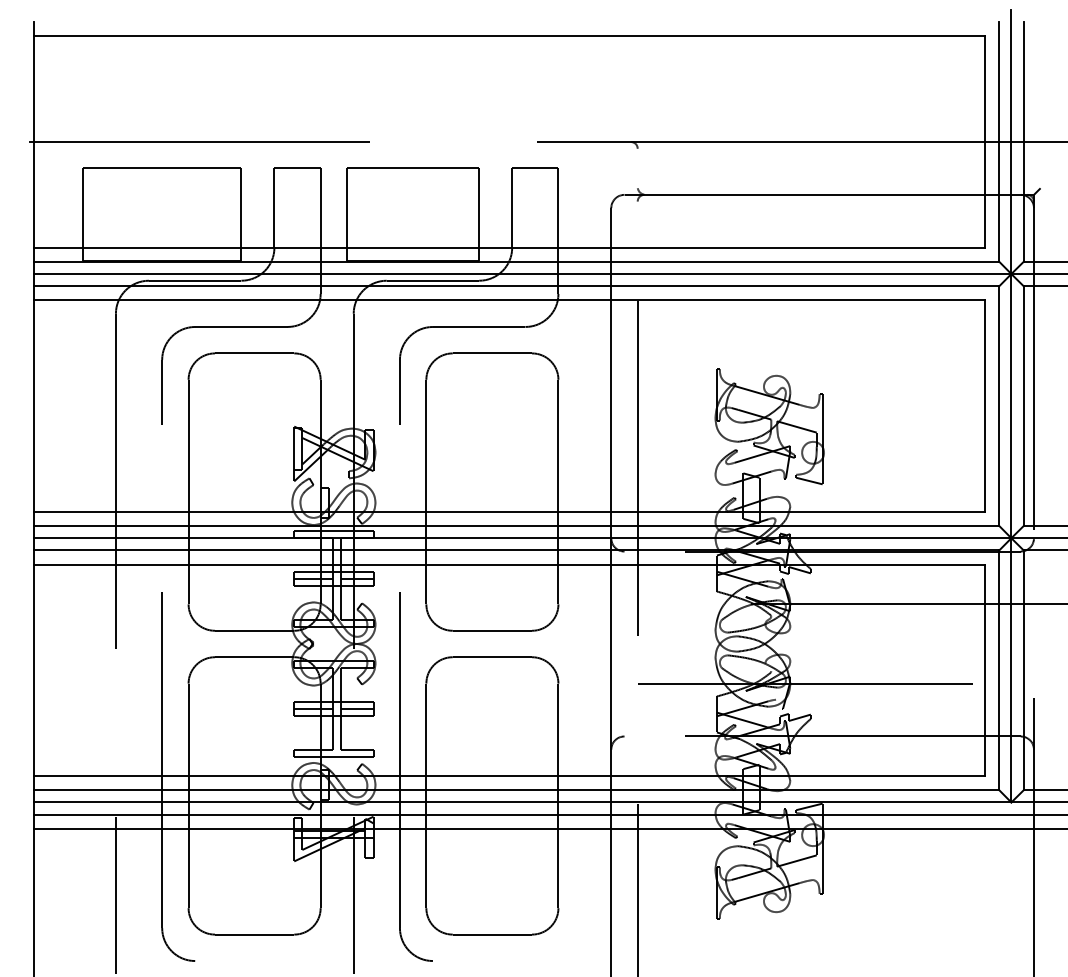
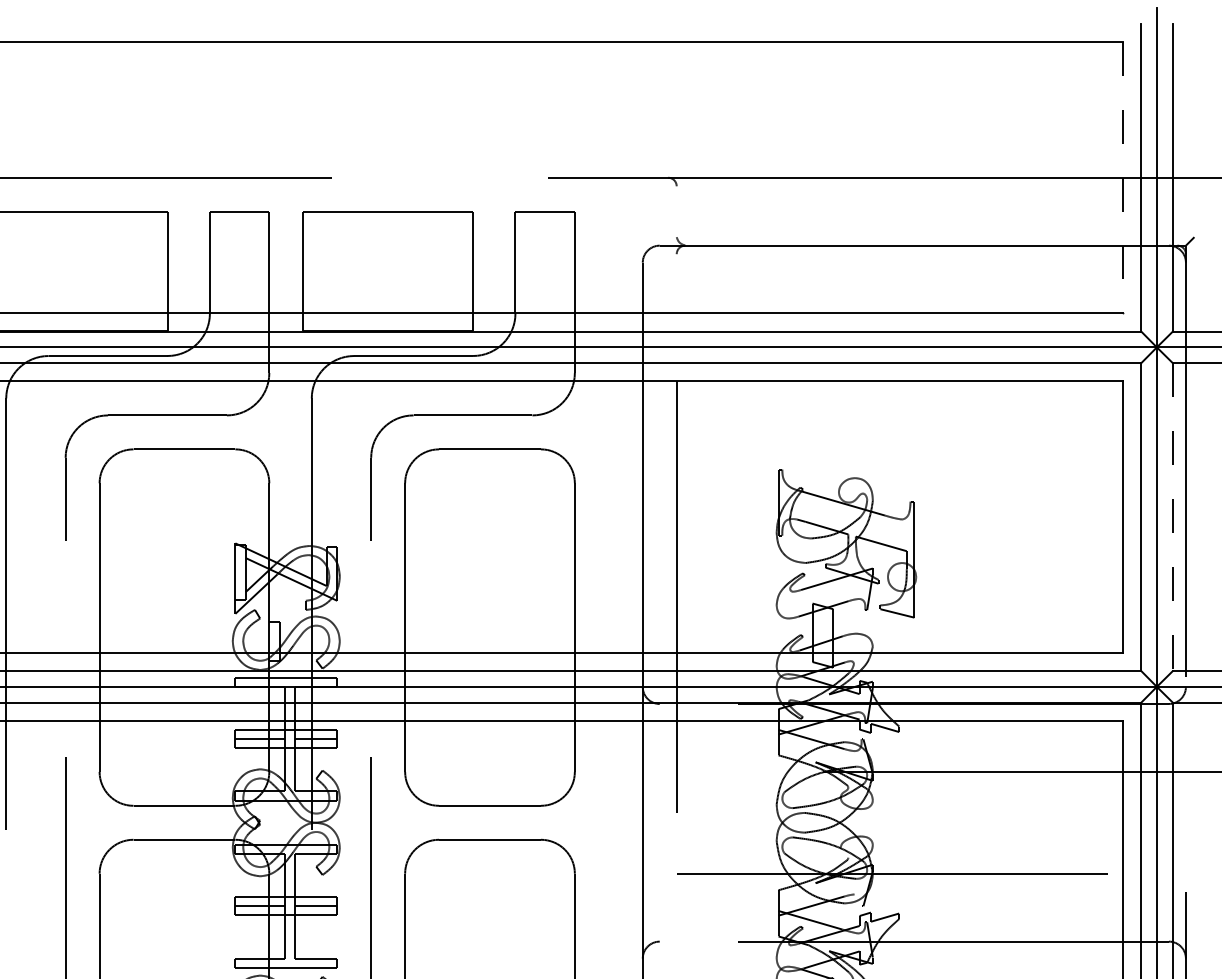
line: (985, 141) -> (1123, 177), solid -> dashed
line: (1023, 406) -> (1172, 517), solid -> dashed

